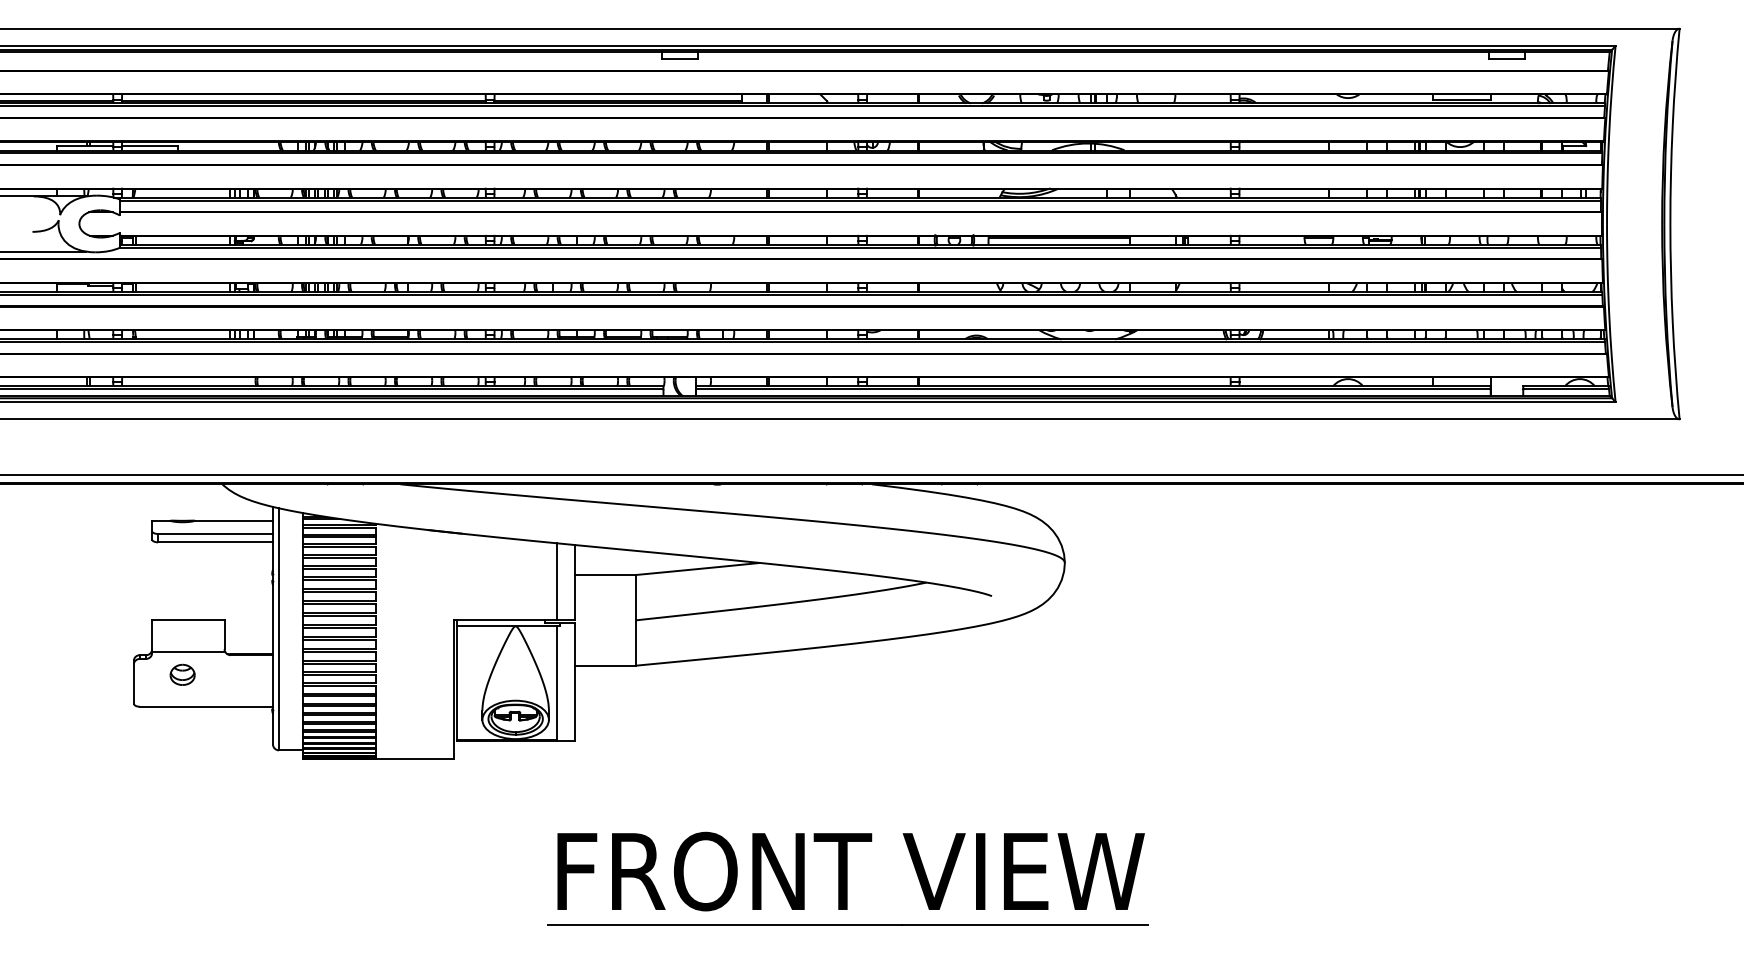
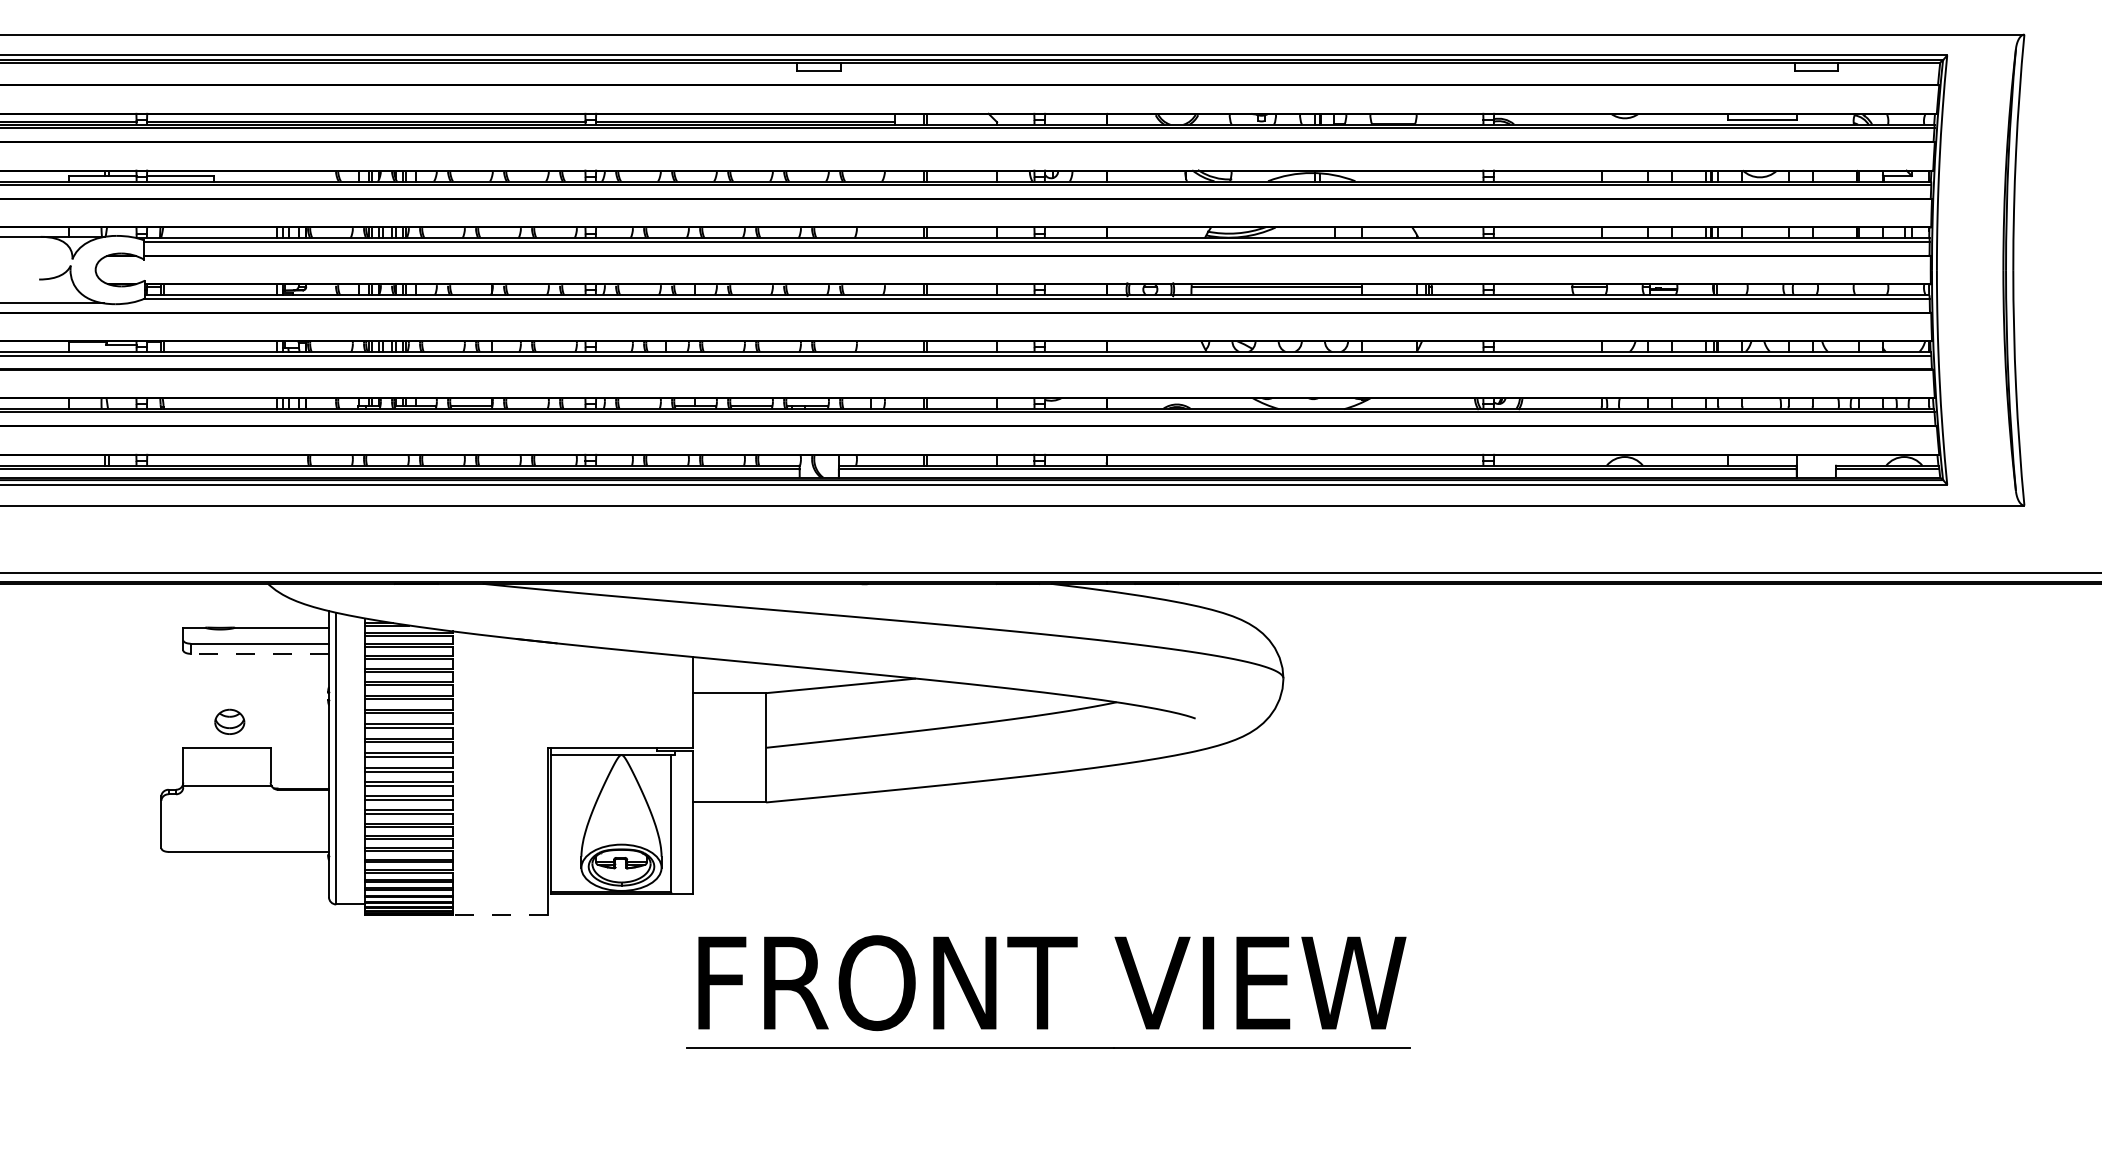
line: (215, 542) -> (259, 653), solid -> dashed
line: (557, 581) -> (671, 700), removed
part: (182, 674) -> (229, 721), moved
line: (414, 759) -> (499, 915), solid -> dashed
part: (847, 878) -> (1047, 991), moved

